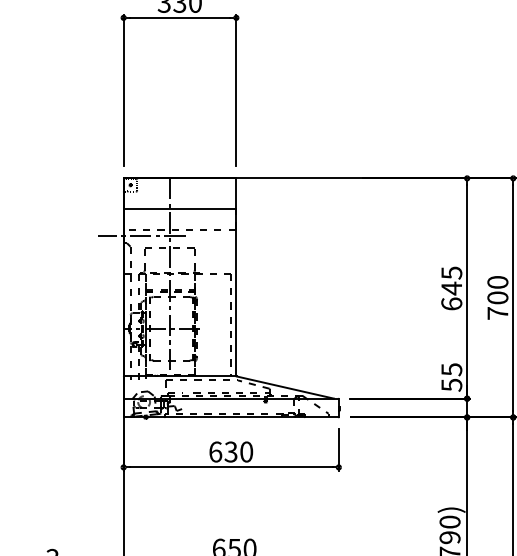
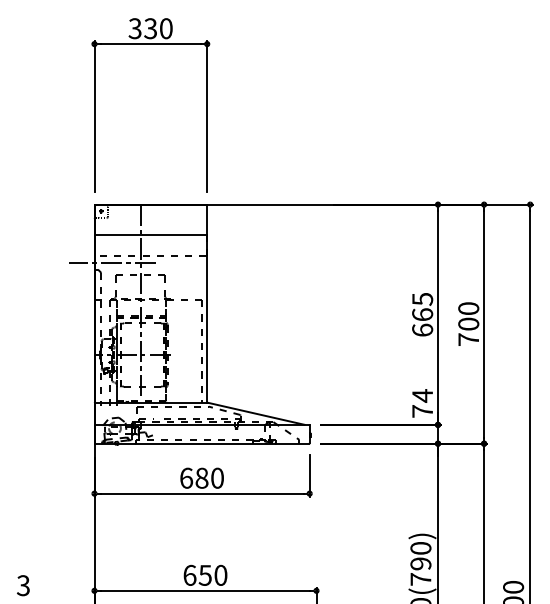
text: (451, 288) -> (422, 314), 645 -> 665
text: (451, 377) -> (422, 403), 55 -> 74
text: (230, 451) -> (201, 477), 630 -> 680

